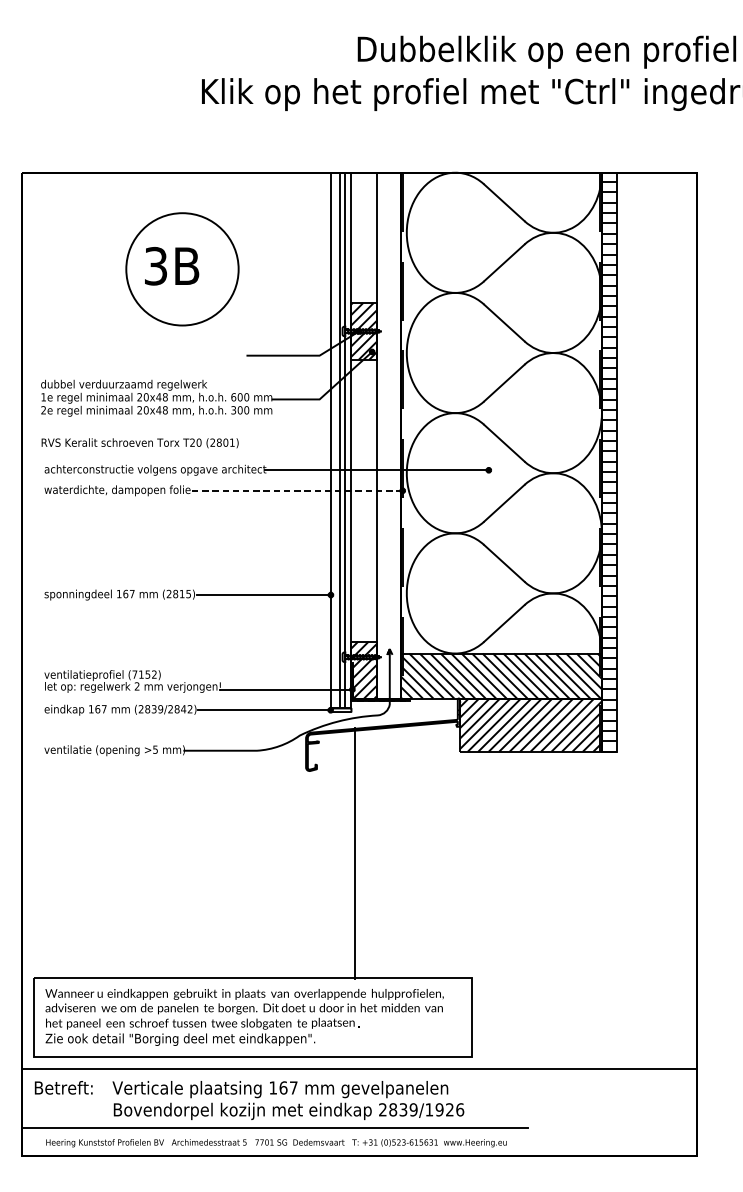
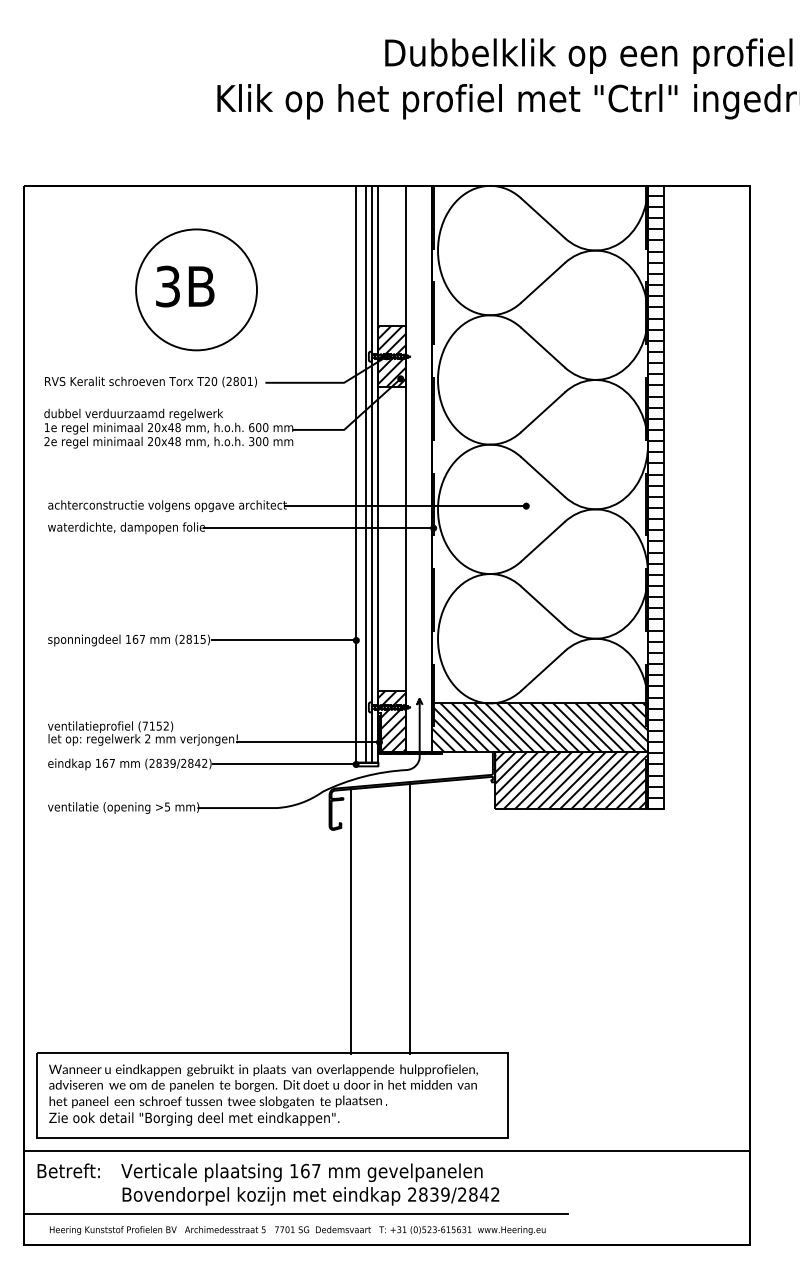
text: (139, 442) -> (150, 381), moved
line: (295, 491) -> (318, 528), dashed -> solid
line: (355, 853) -> (410, 918), moved
line: (325, 856) -> (350, 921), added
text: (444, 1109) -> (478, 1194), 2839/1926 -> 2839/2842

